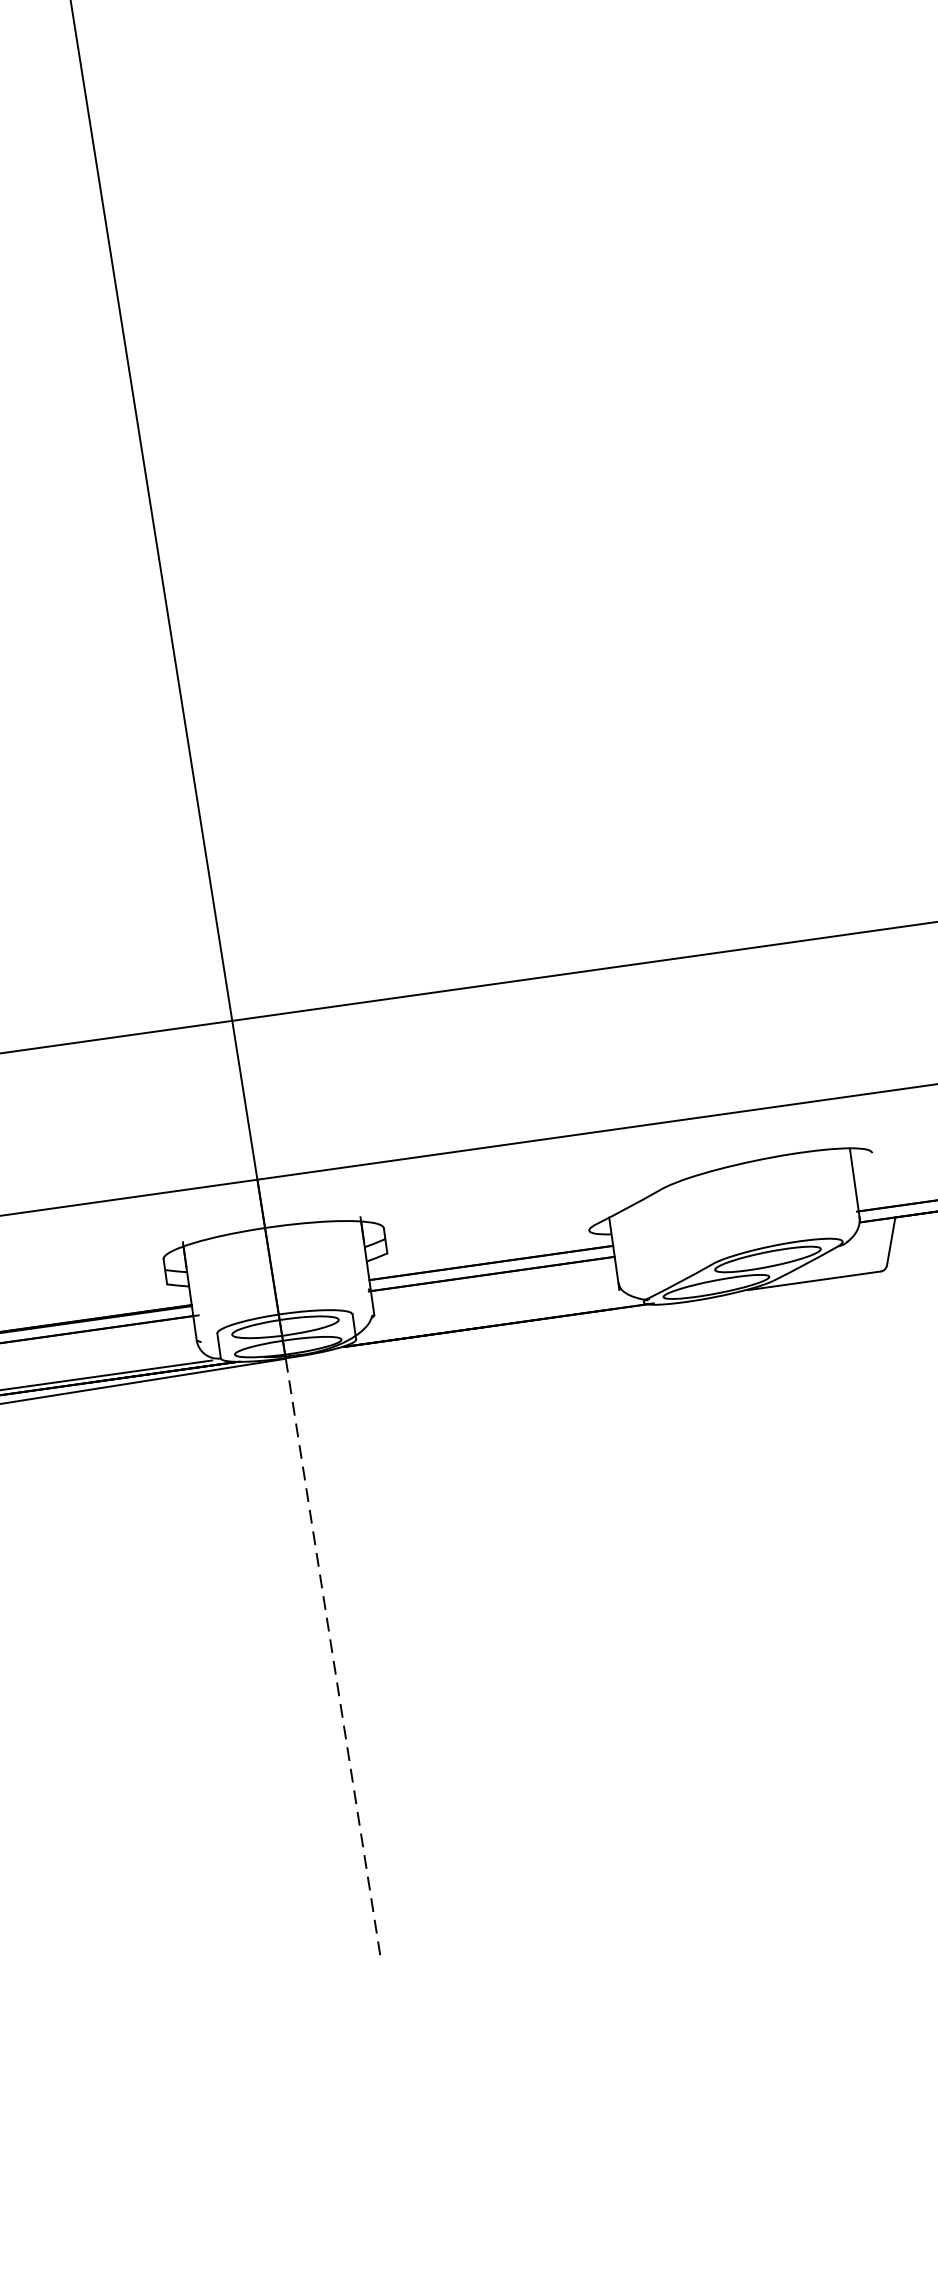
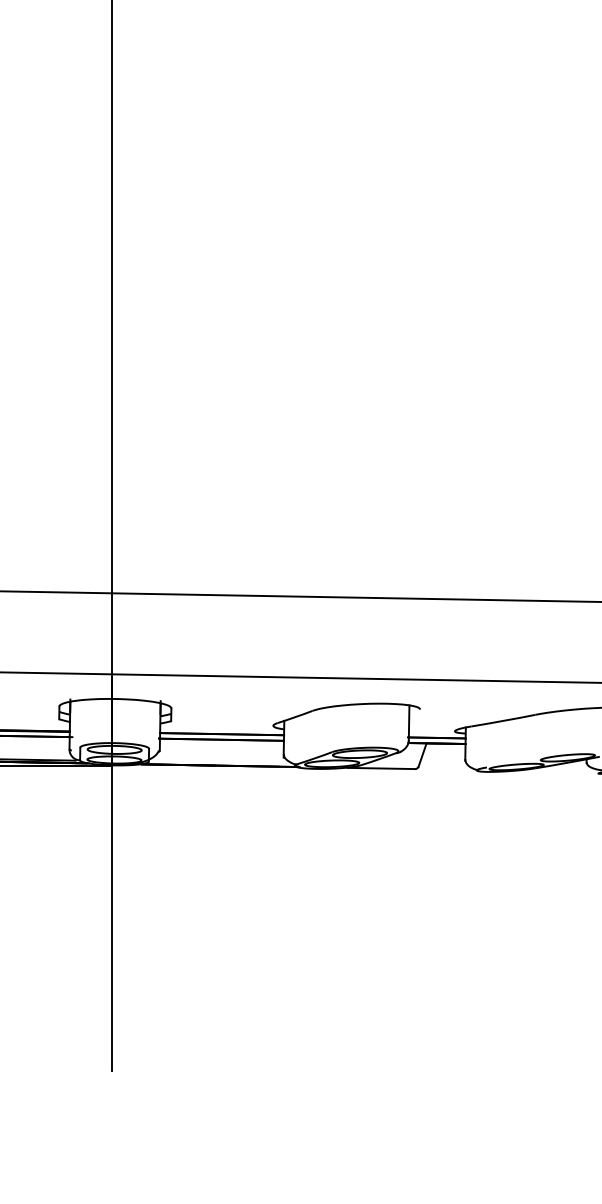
line: (333, 1658) -> (112, 918), dashed -> solid

